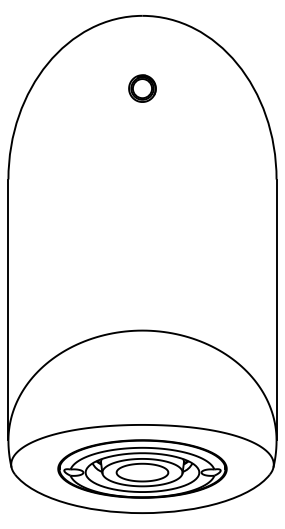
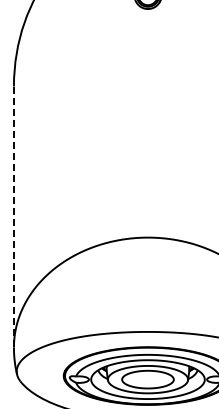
line: (8, 310) -> (14, 217), solid -> dashed

